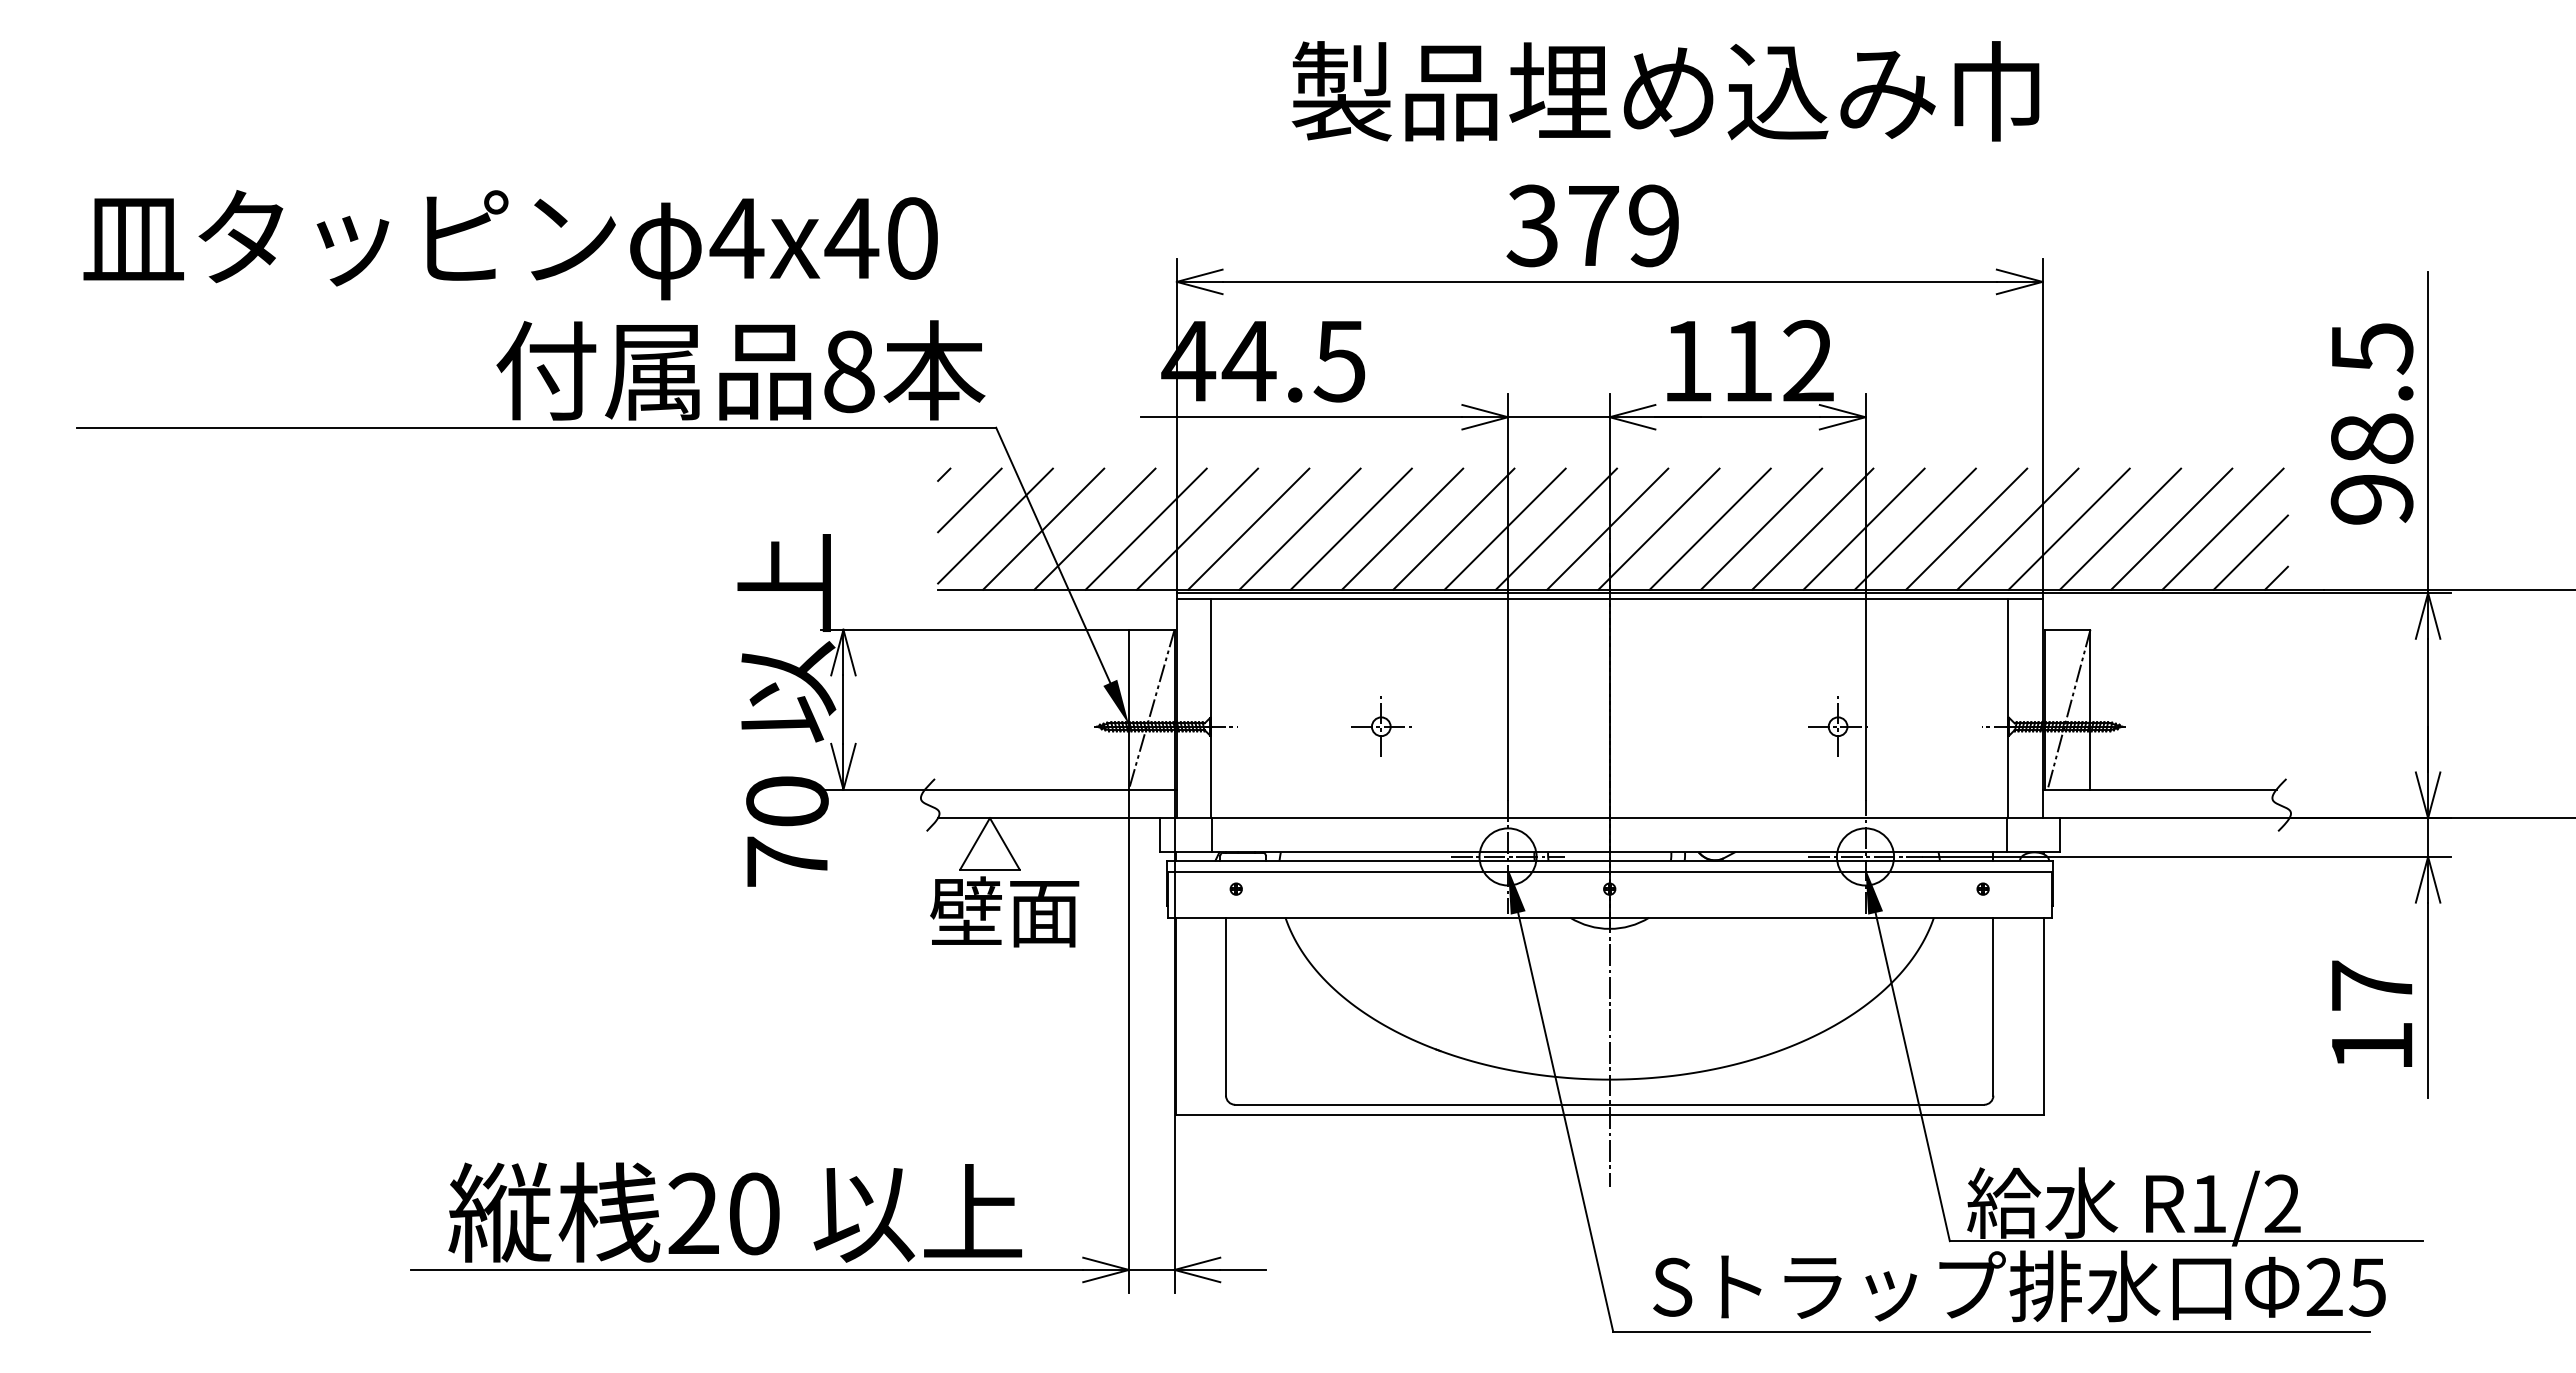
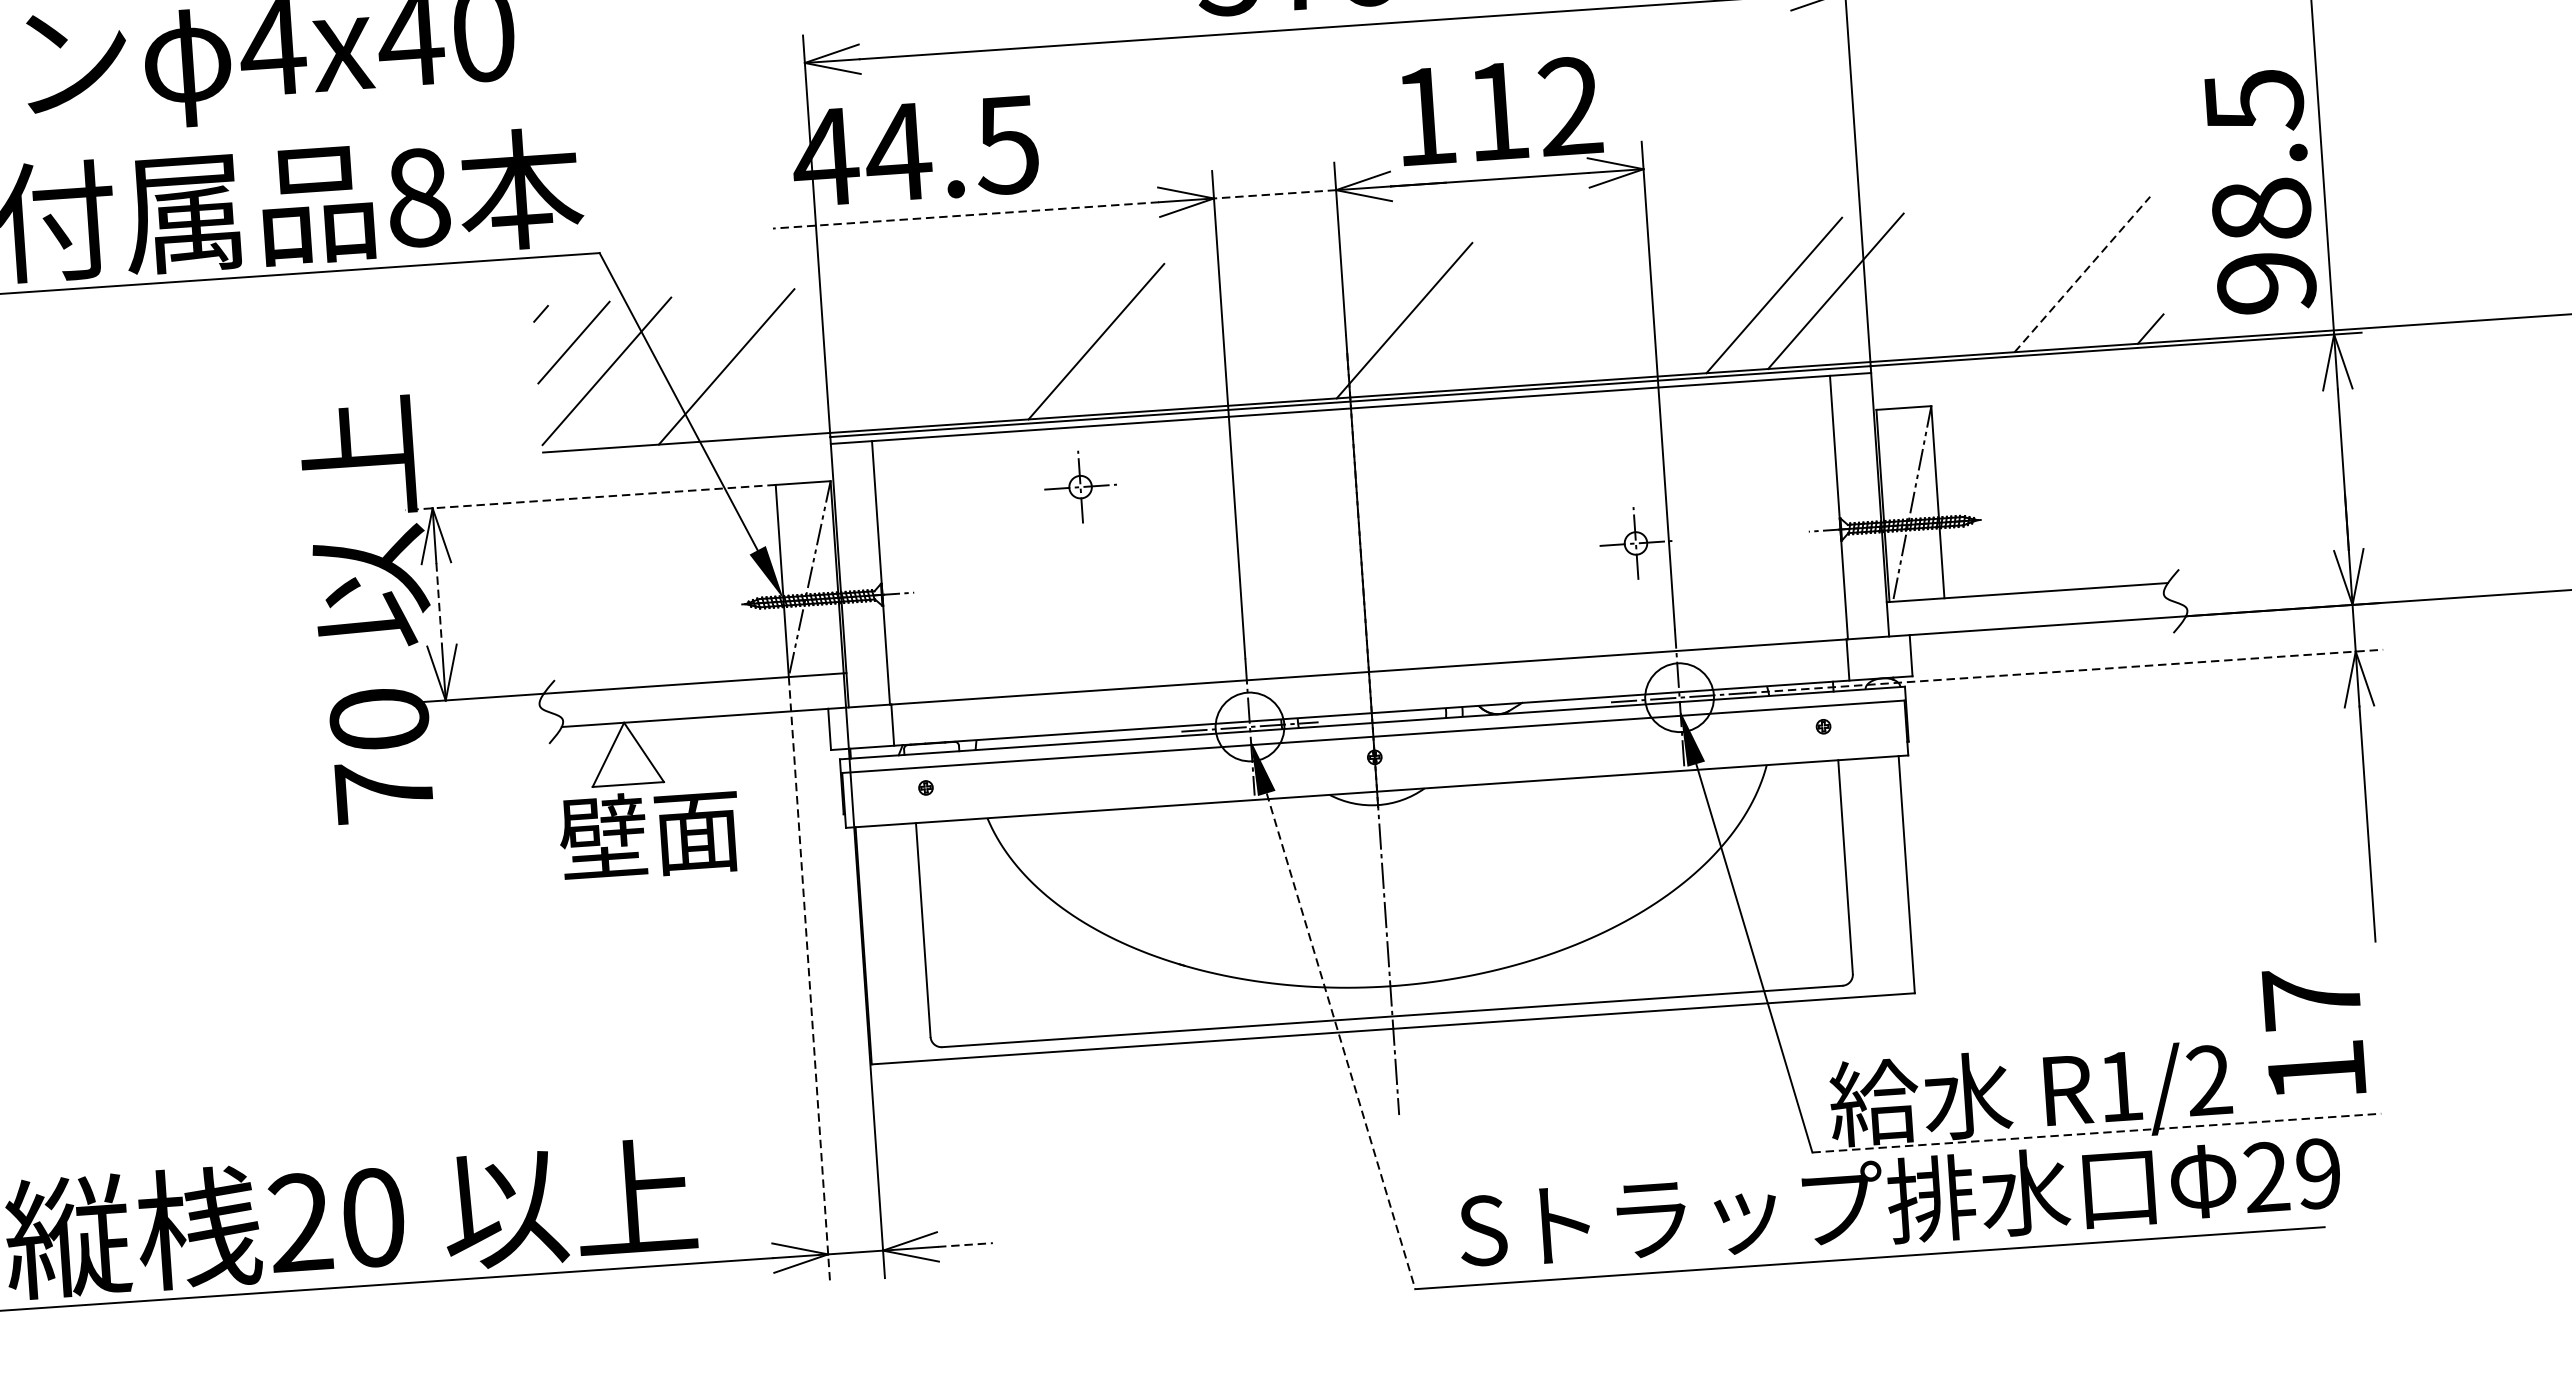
line: (1301, 417) -> (965, 215), solid -> dashed
line: (1558, 417) -> (1274, 194), solid -> dashed
text: (2371, 423) -> (2259, 191), moved
line: (1043, 528) -> (664, 370), removed
line: (1145, 528) -> (787, 361), removed
line: (1197, 528) -> (849, 357), removed
line: (1248, 528) -> (911, 353), removed
line: (1299, 528) -> (972, 349), removed
line: (1350, 528) -> (1033, 345), removed
line: (1453, 528) -> (1157, 336), removed
line: (1504, 528) -> (1218, 332), removed
line: (1555, 528) -> (1280, 328), removed
line: (1607, 528) -> (1342, 324), removed
line: (1709, 528) -> (1465, 315), removed
line: (1761, 528) -> (1527, 311), removed
line: (1812, 528) -> (1588, 307), removed
line: (1863, 528) -> (1650, 303), removed
line: (1914, 528) -> (1711, 298), removed
line: (2068, 528) -> (1896, 286), removed
line: (2120, 528) -> (1959, 282), removed
line: (2171, 528) -> (2020, 277), removed
line: (2223, 529) -> (2082, 274), solid -> dashed
line: (2250, 552) -> (2117, 300), removed
line: (974, 629) -> (590, 497), solid -> dashed
line: (843, 710) -> (439, 605), solid -> dashed
part: (1381, 726) -> (1080, 486), moved
line: (2187, 856) -> (2066, 670), solid -> dashed
text: (2372, 1013) -> (2314, 1031), moved
line: (1128, 1041) -> (808, 979), solid -> dashed
line: (1565, 1122) -> (1340, 1041), solid -> dashed
line: (2186, 1241) -> (2096, 1133), solid -> dashed
line: (1243, 1269) -> (965, 1244), solid -> dashed
text: (2367, 1286) -> (2318, 1172), 25 -> 29

